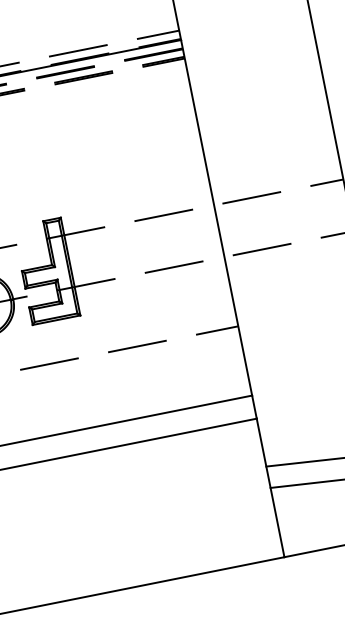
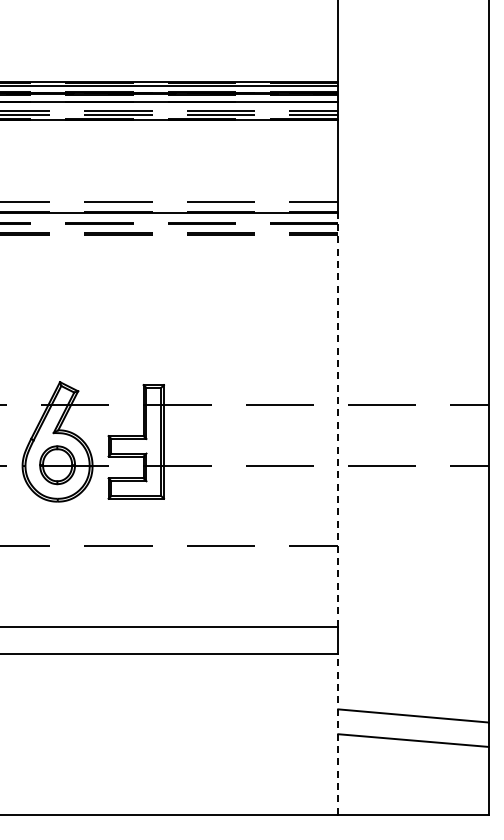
line: (216, 218) -> (338, 420), solid -> dashed
line: (270, 488) -> (338, 734), solid -> dashed

